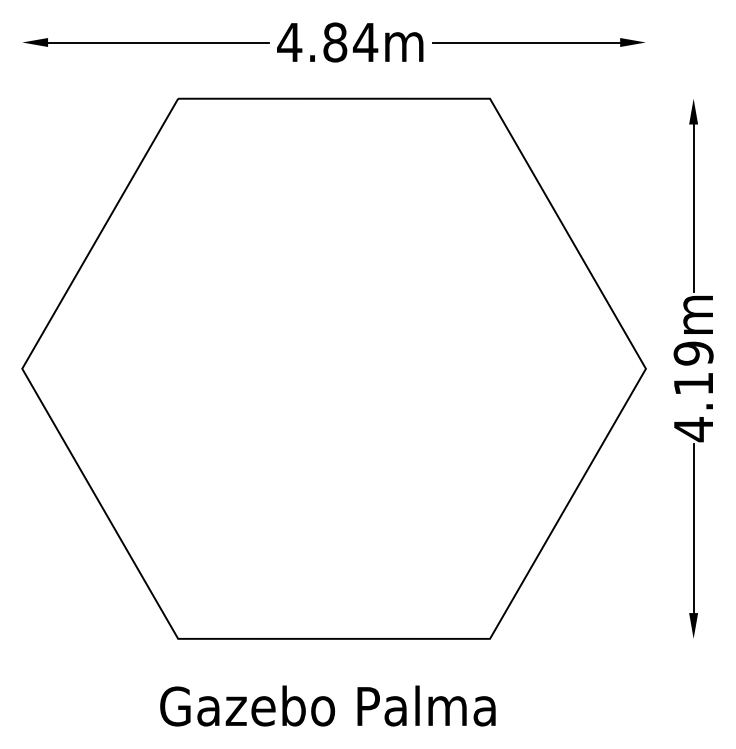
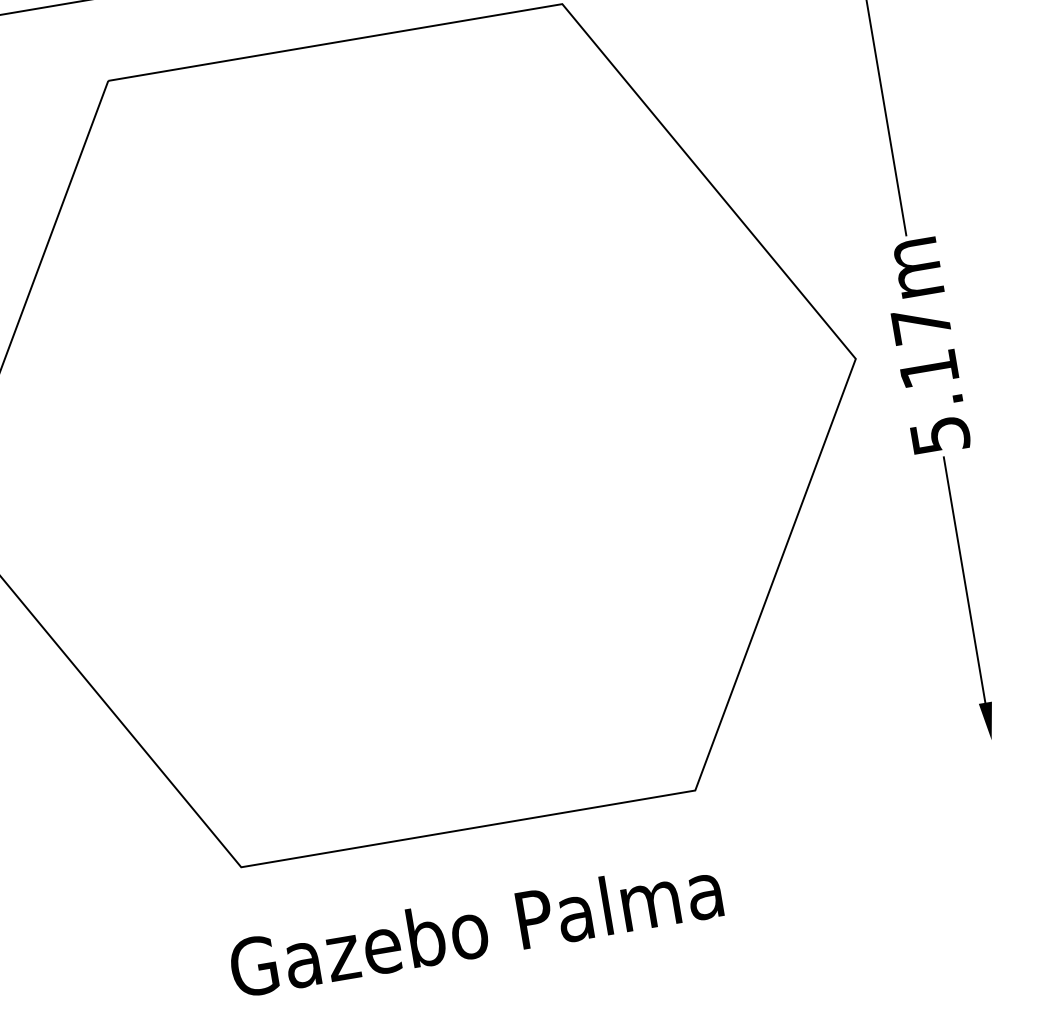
text: (693, 391) -> (930, 380), 4.19m -> 5.17m

